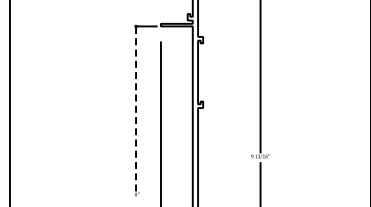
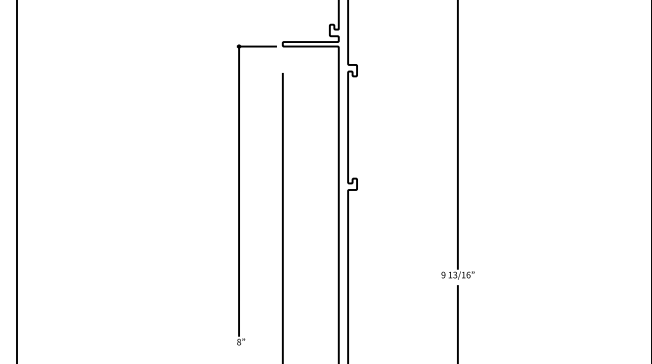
line: (136, 108) -> (239, 190), dashed -> solid

